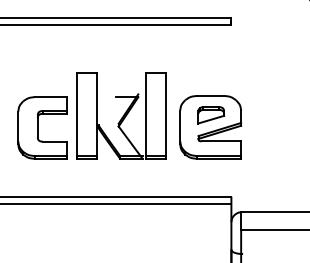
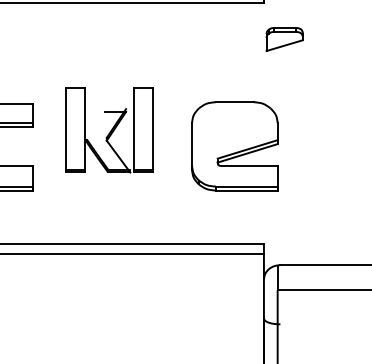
part: (121, 115) -> (109, 129), size x0.7
part: (211, 115) -> (285, 39), moved

